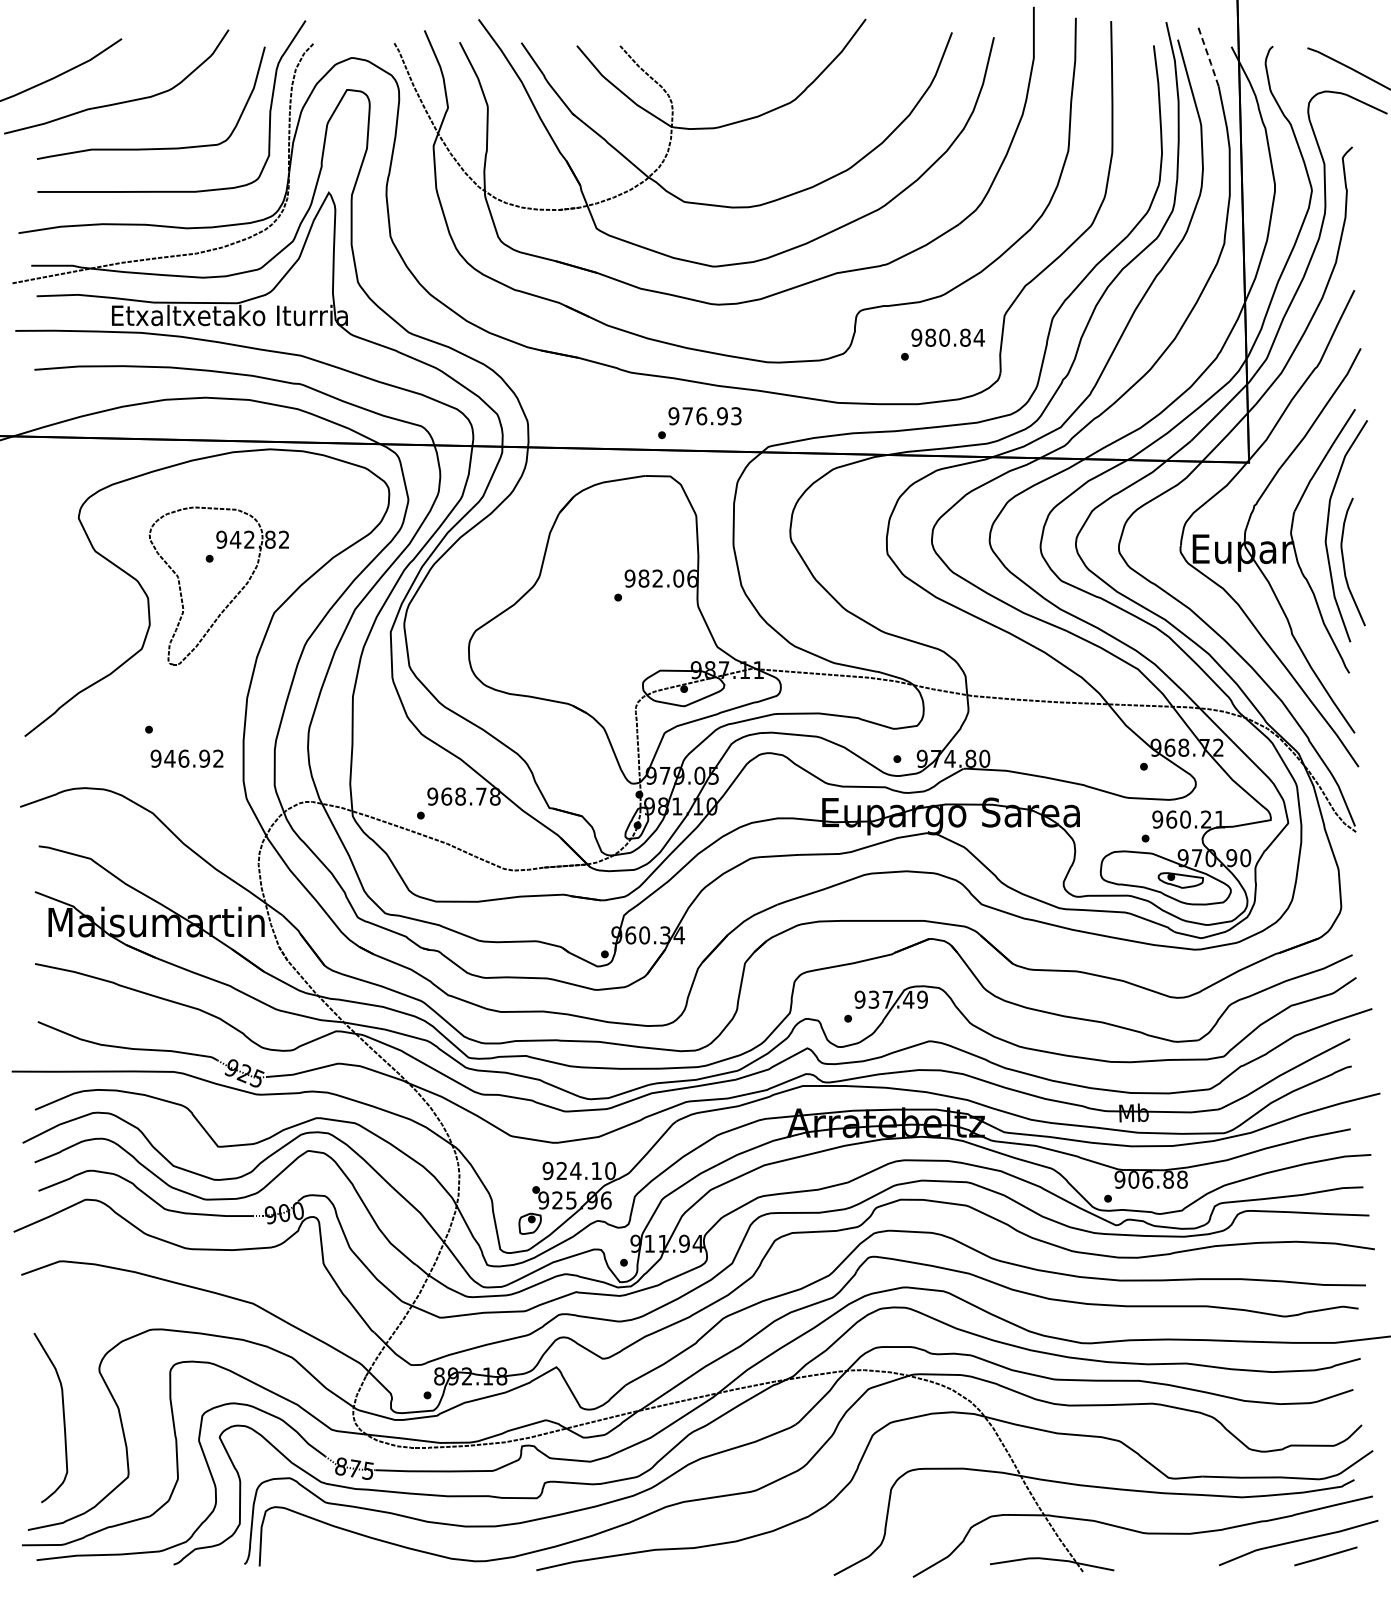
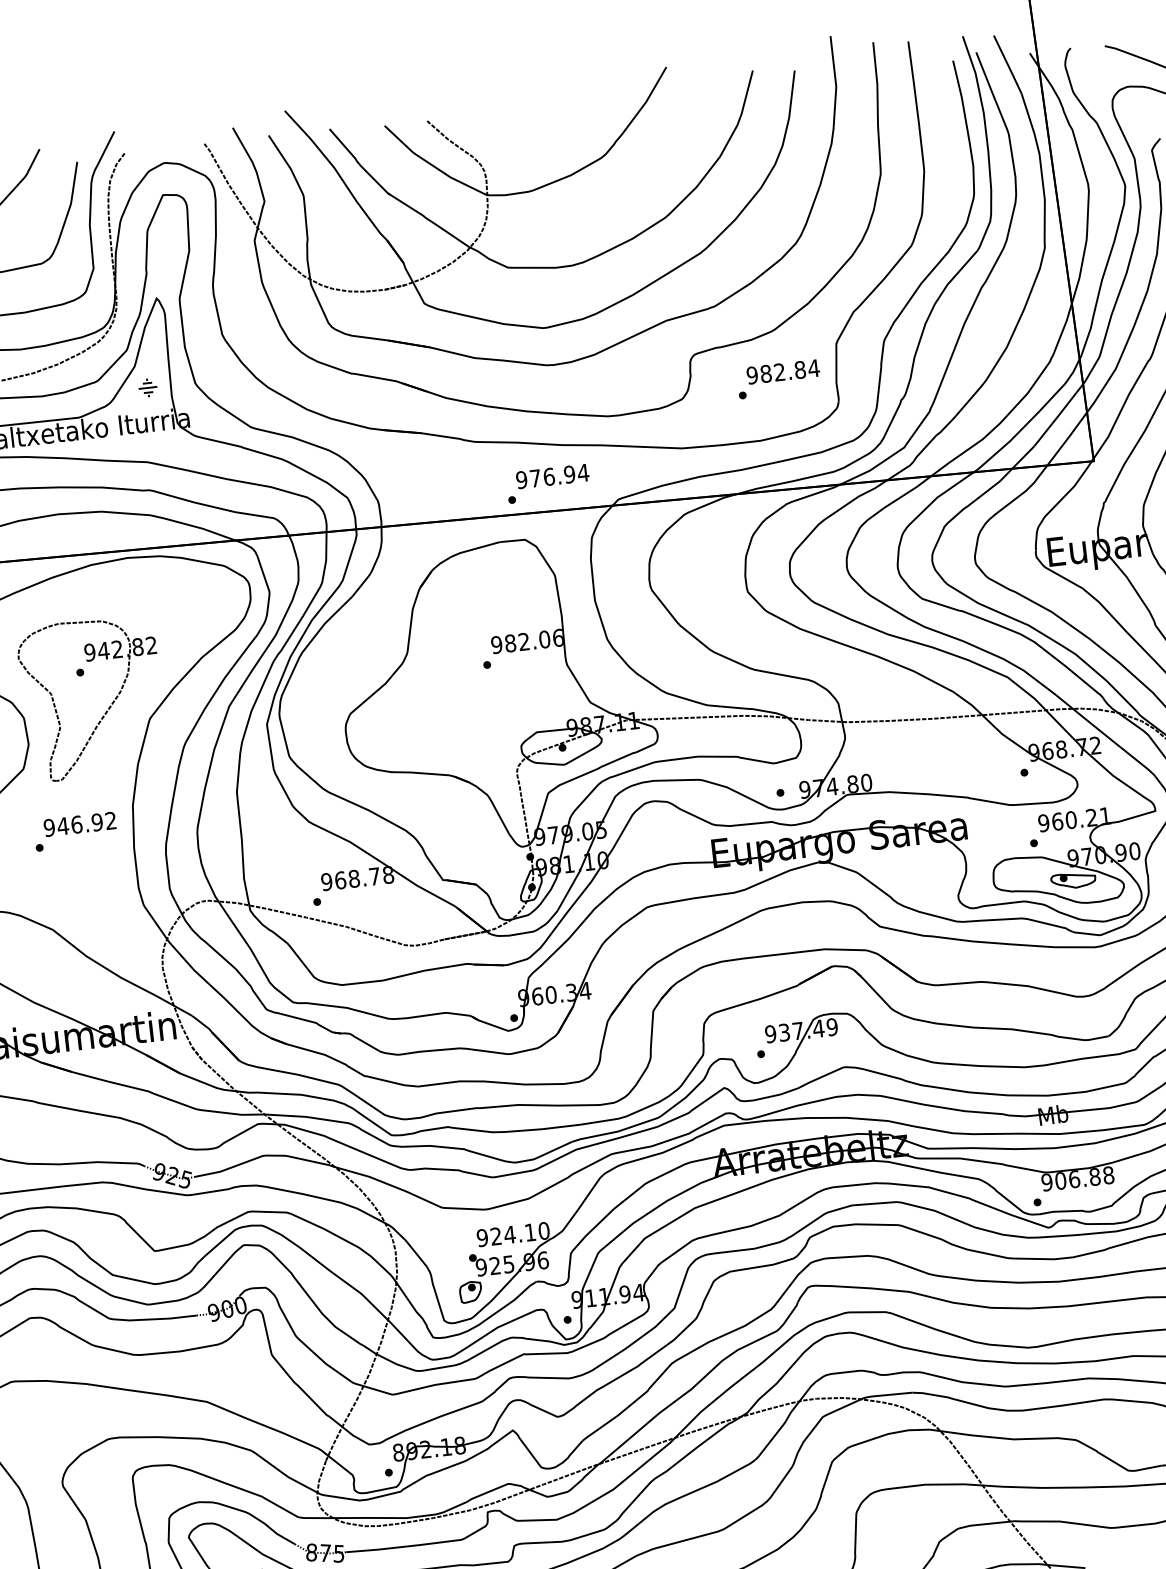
line: (1208, 55) -> (1008, 64), dashed -> solid
part: (310, 281) -> (148, 388), added
text: (944, 337) -> (779, 372), 980.84 -> 982.84
text: (736, 416) -> (583, 473), 976.93 -> 976.94
text: (186, 758) -> (79, 824), moved

